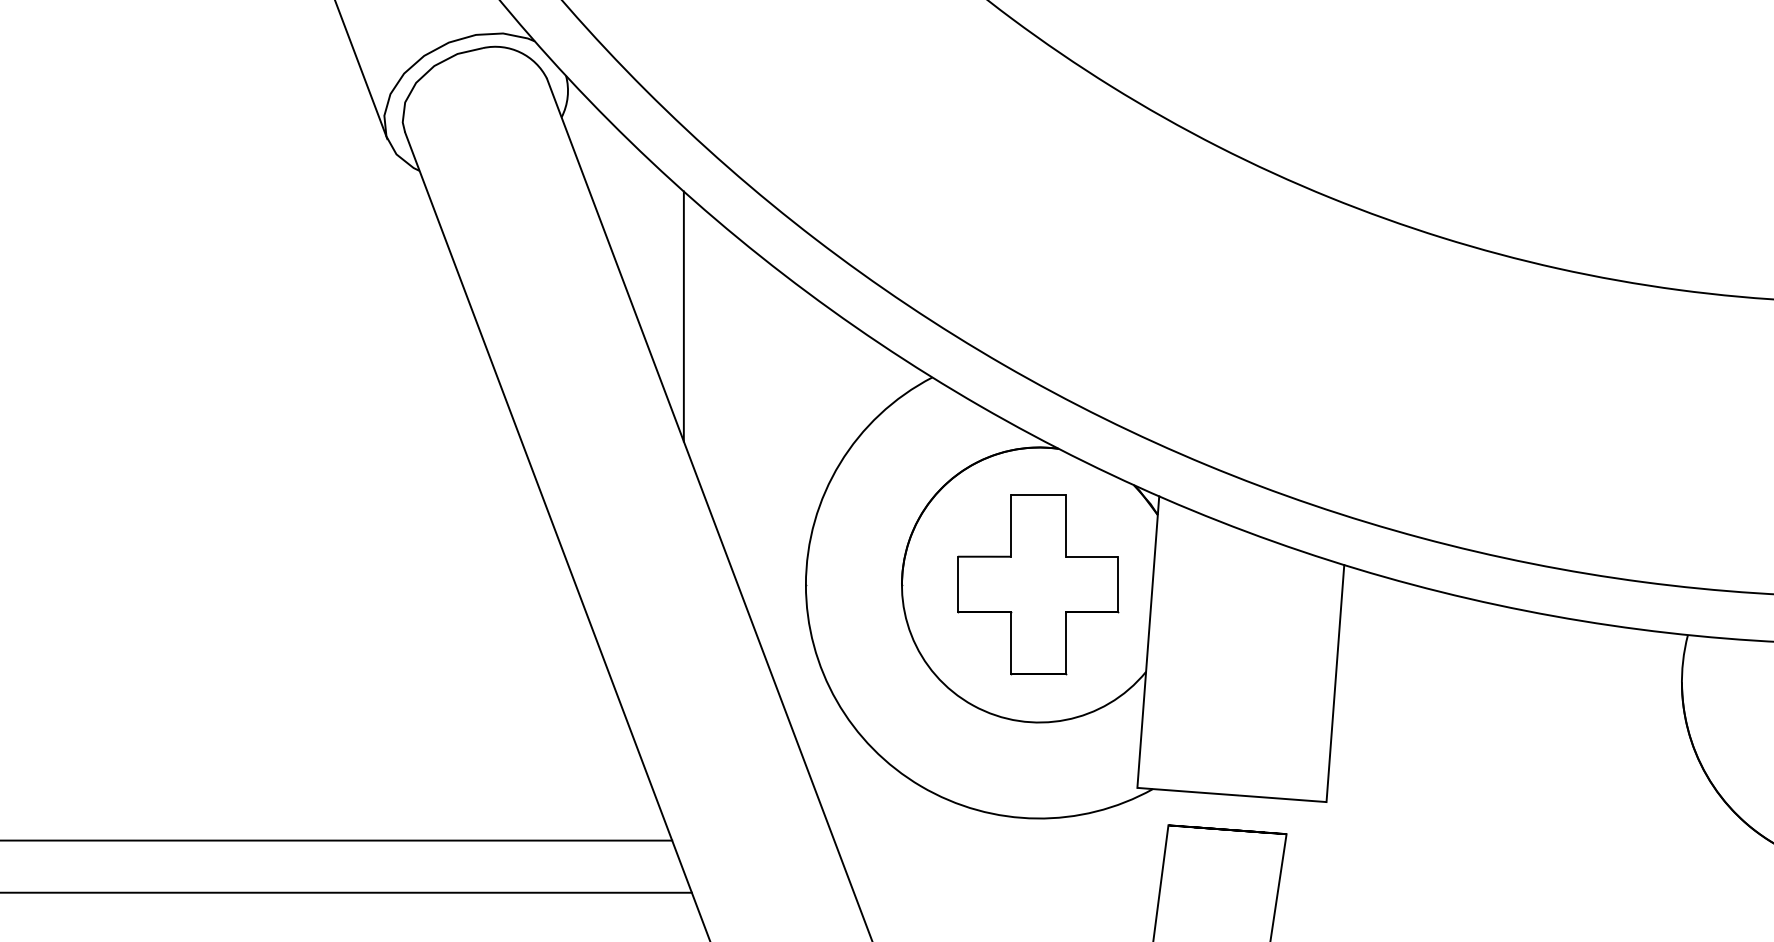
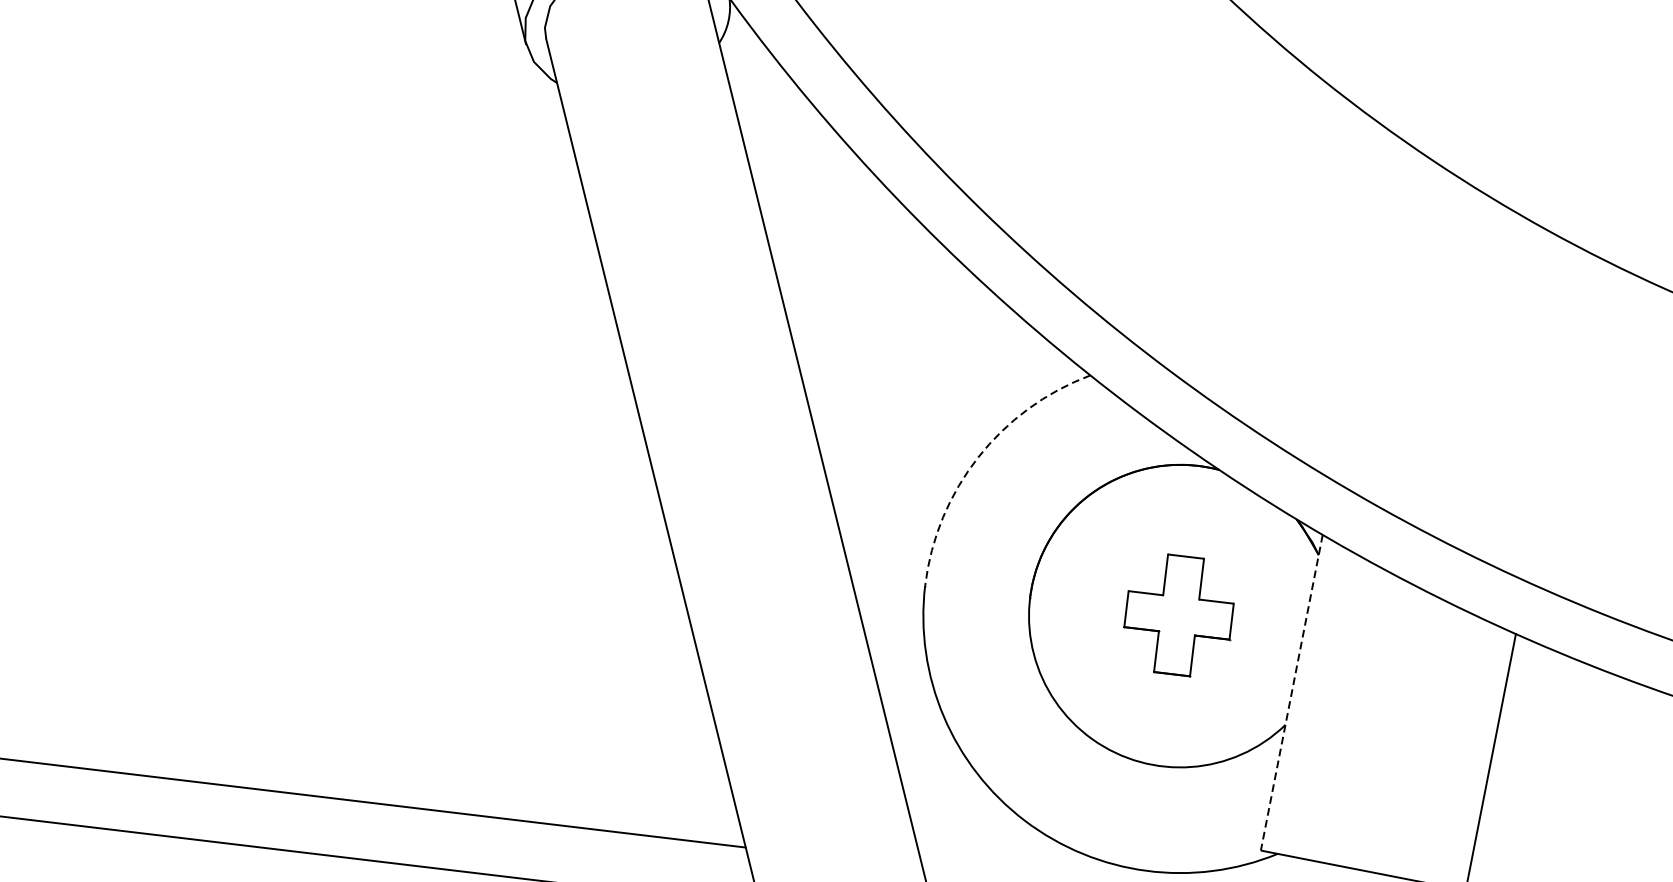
line: (683, 316) -> (826, 276), removed
arc: (840, 463) -> (978, 457), solid -> dashed
part: (1038, 584) -> (1179, 615), size x0.6
line: (1148, 642) -> (1291, 693), solid -> dashed

